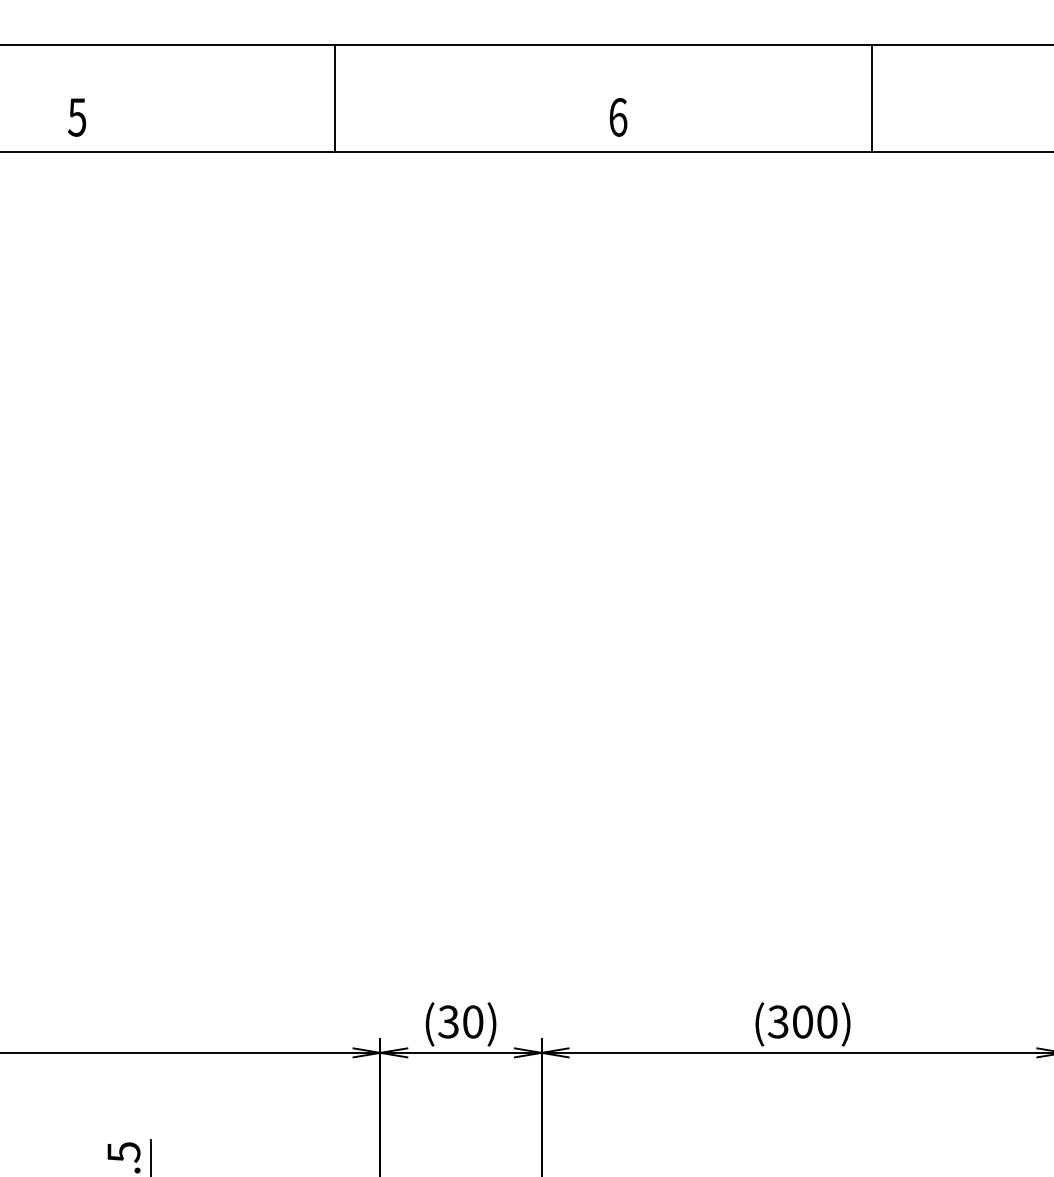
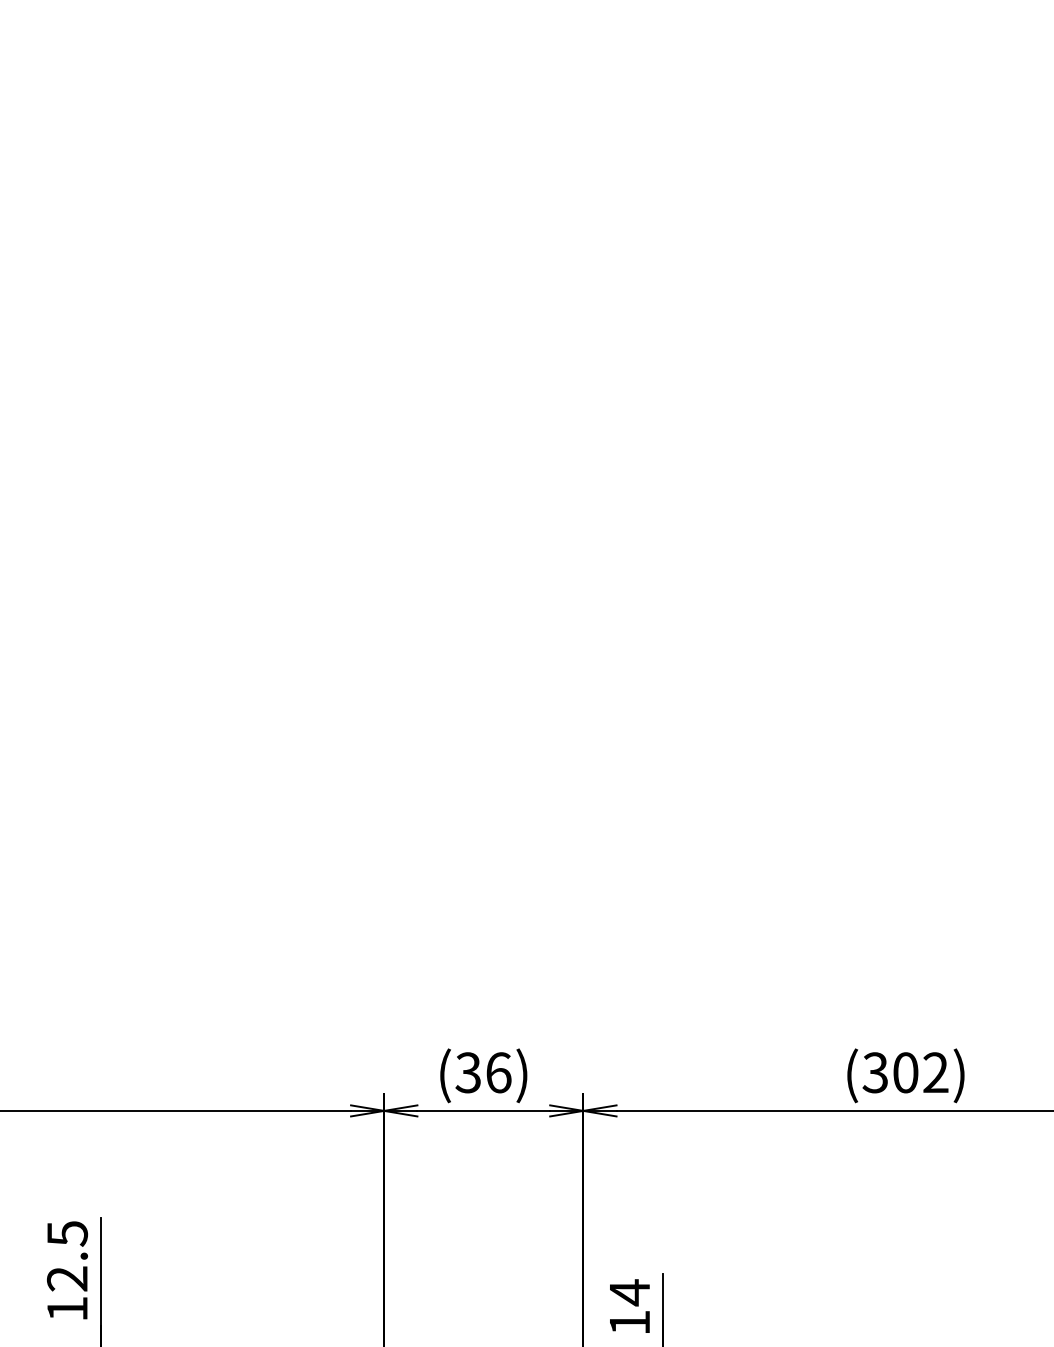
text: (473, 1021) -> (499, 1072), (30) -> (36)
text: (827, 1021) -> (936, 1072), (300) -> (302)

